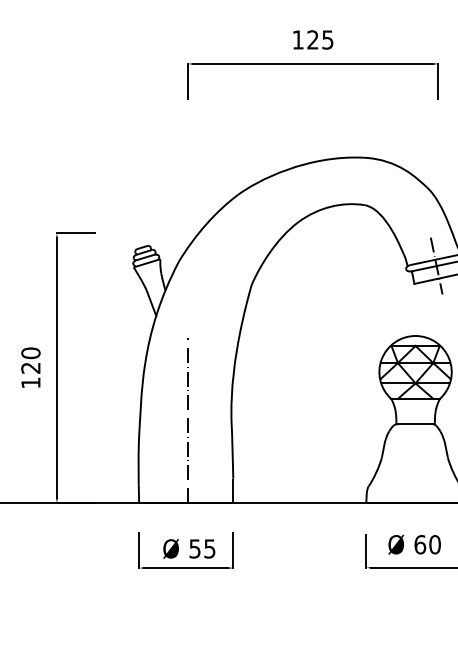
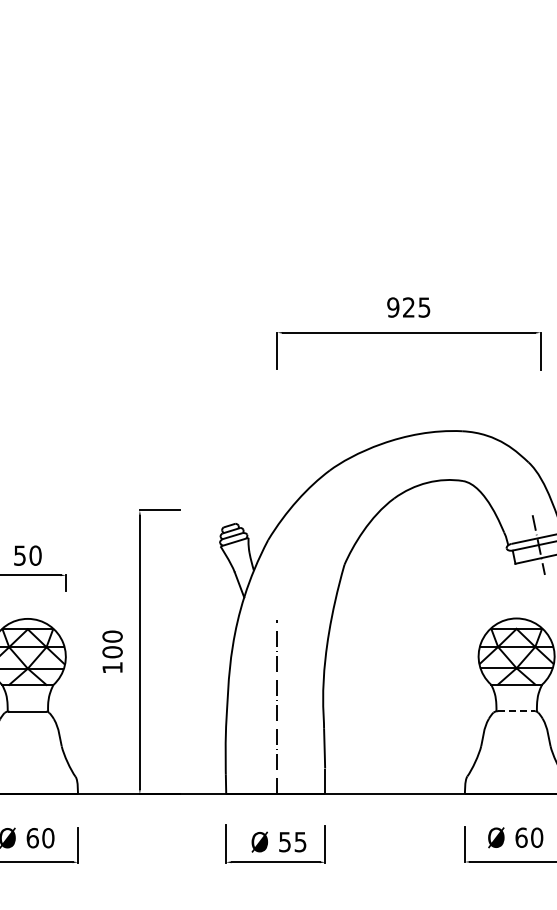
text: (298, 39) -> (393, 307), 125 -> 925
text: (30, 368) -> (112, 652), 120 -> 100
line: (416, 424) -> (517, 711), solid -> dashed

